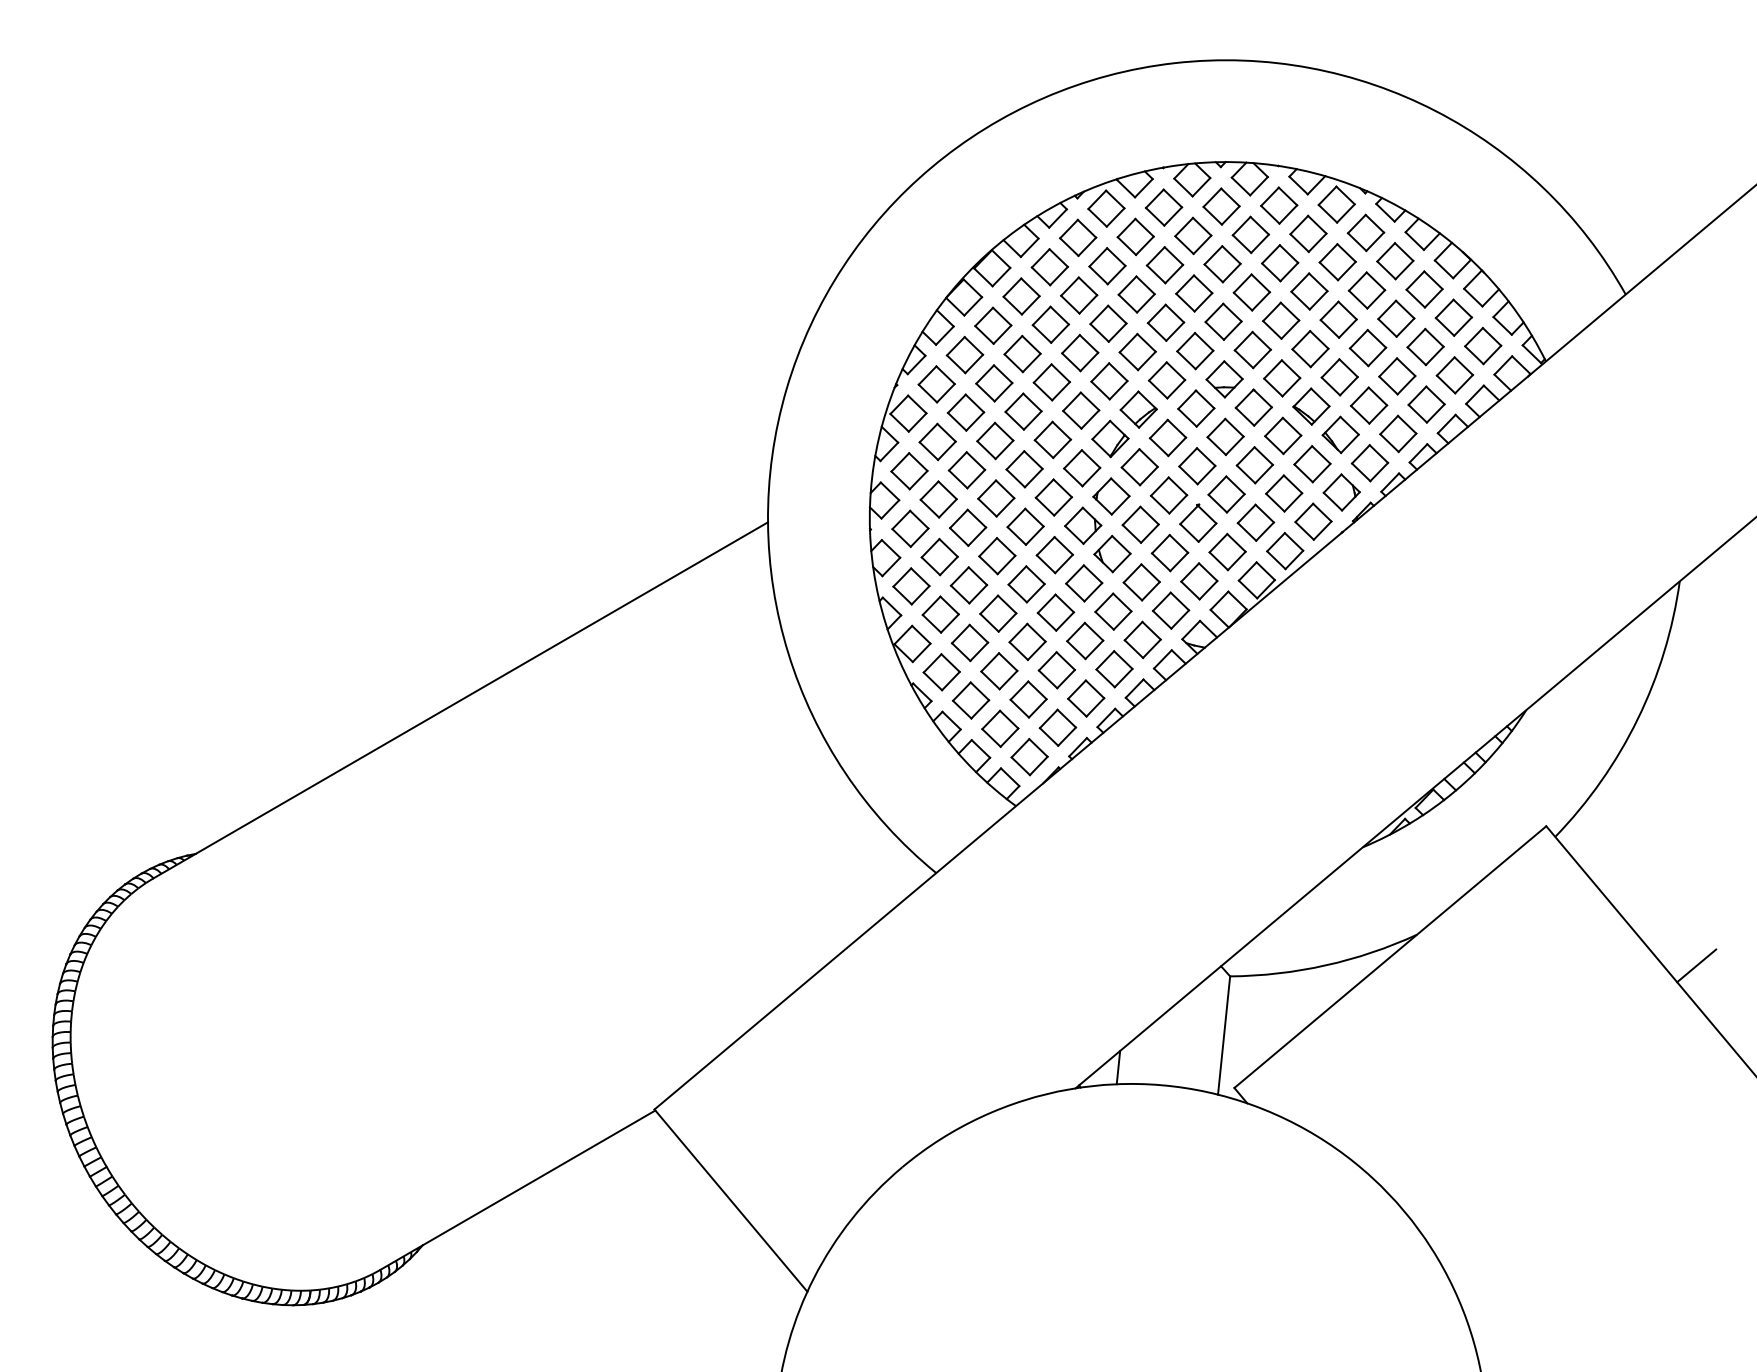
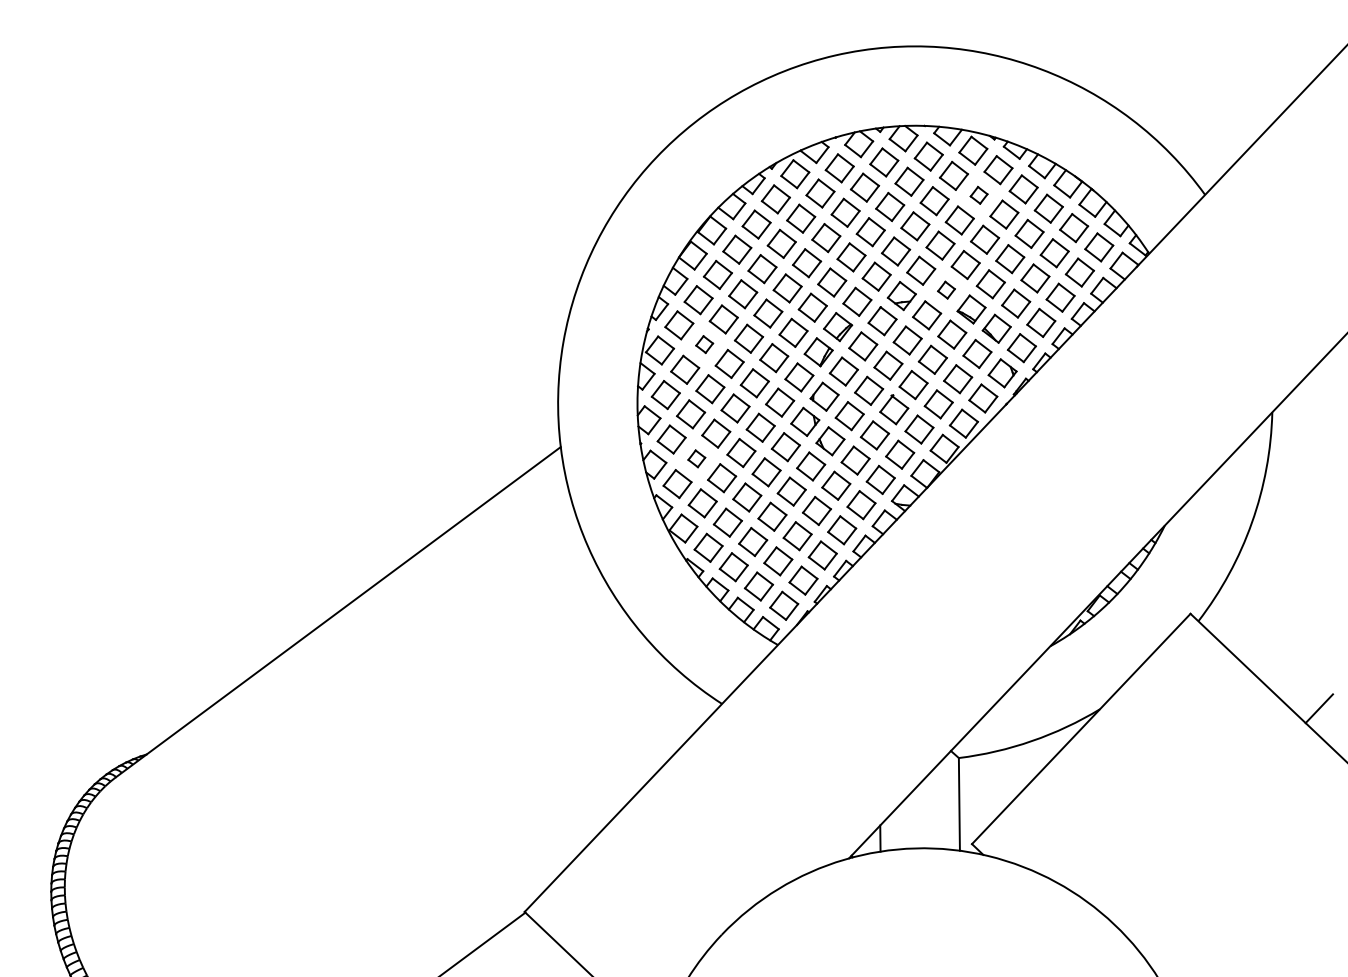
part: (1337, 262) -> (979, 195), size x0.6
part: (1282, 378) -> (946, 290), size x0.6
part: (966, 412) -> (704, 344), size x0.6
part: (939, 556) -> (696, 458), size x0.6

